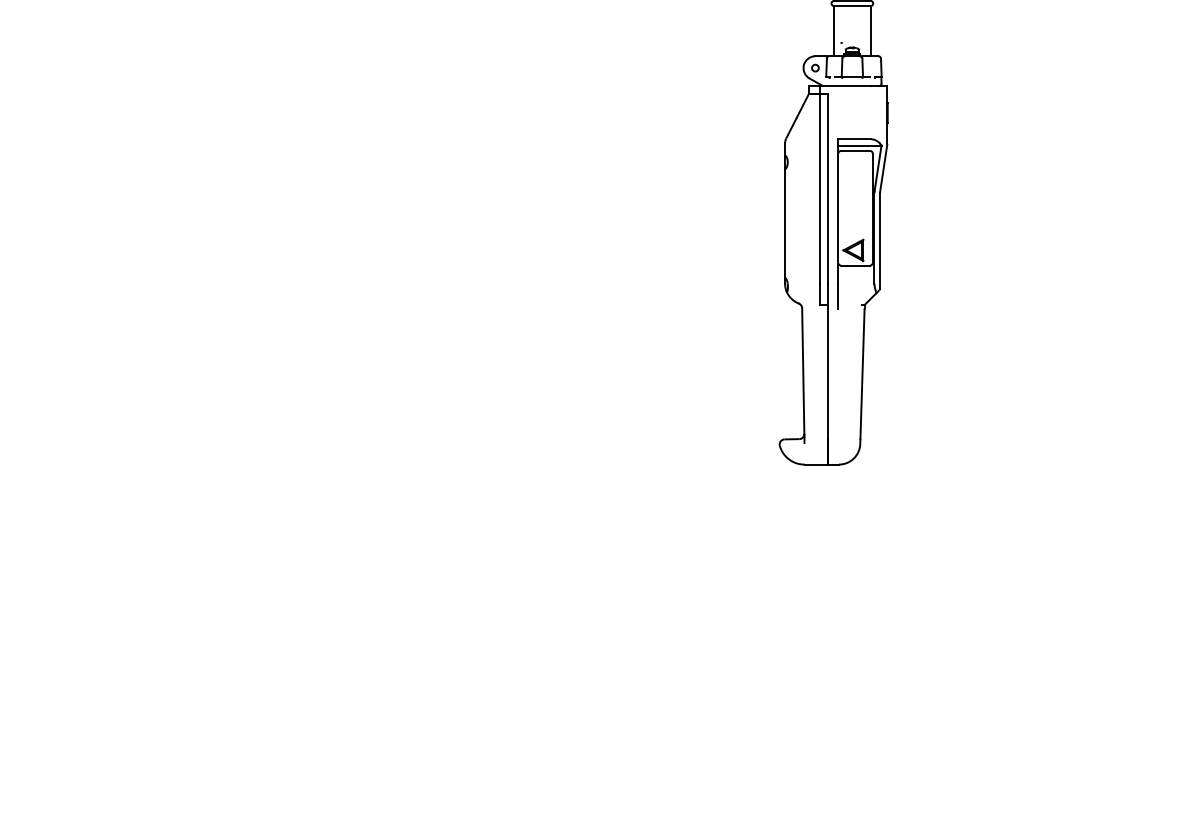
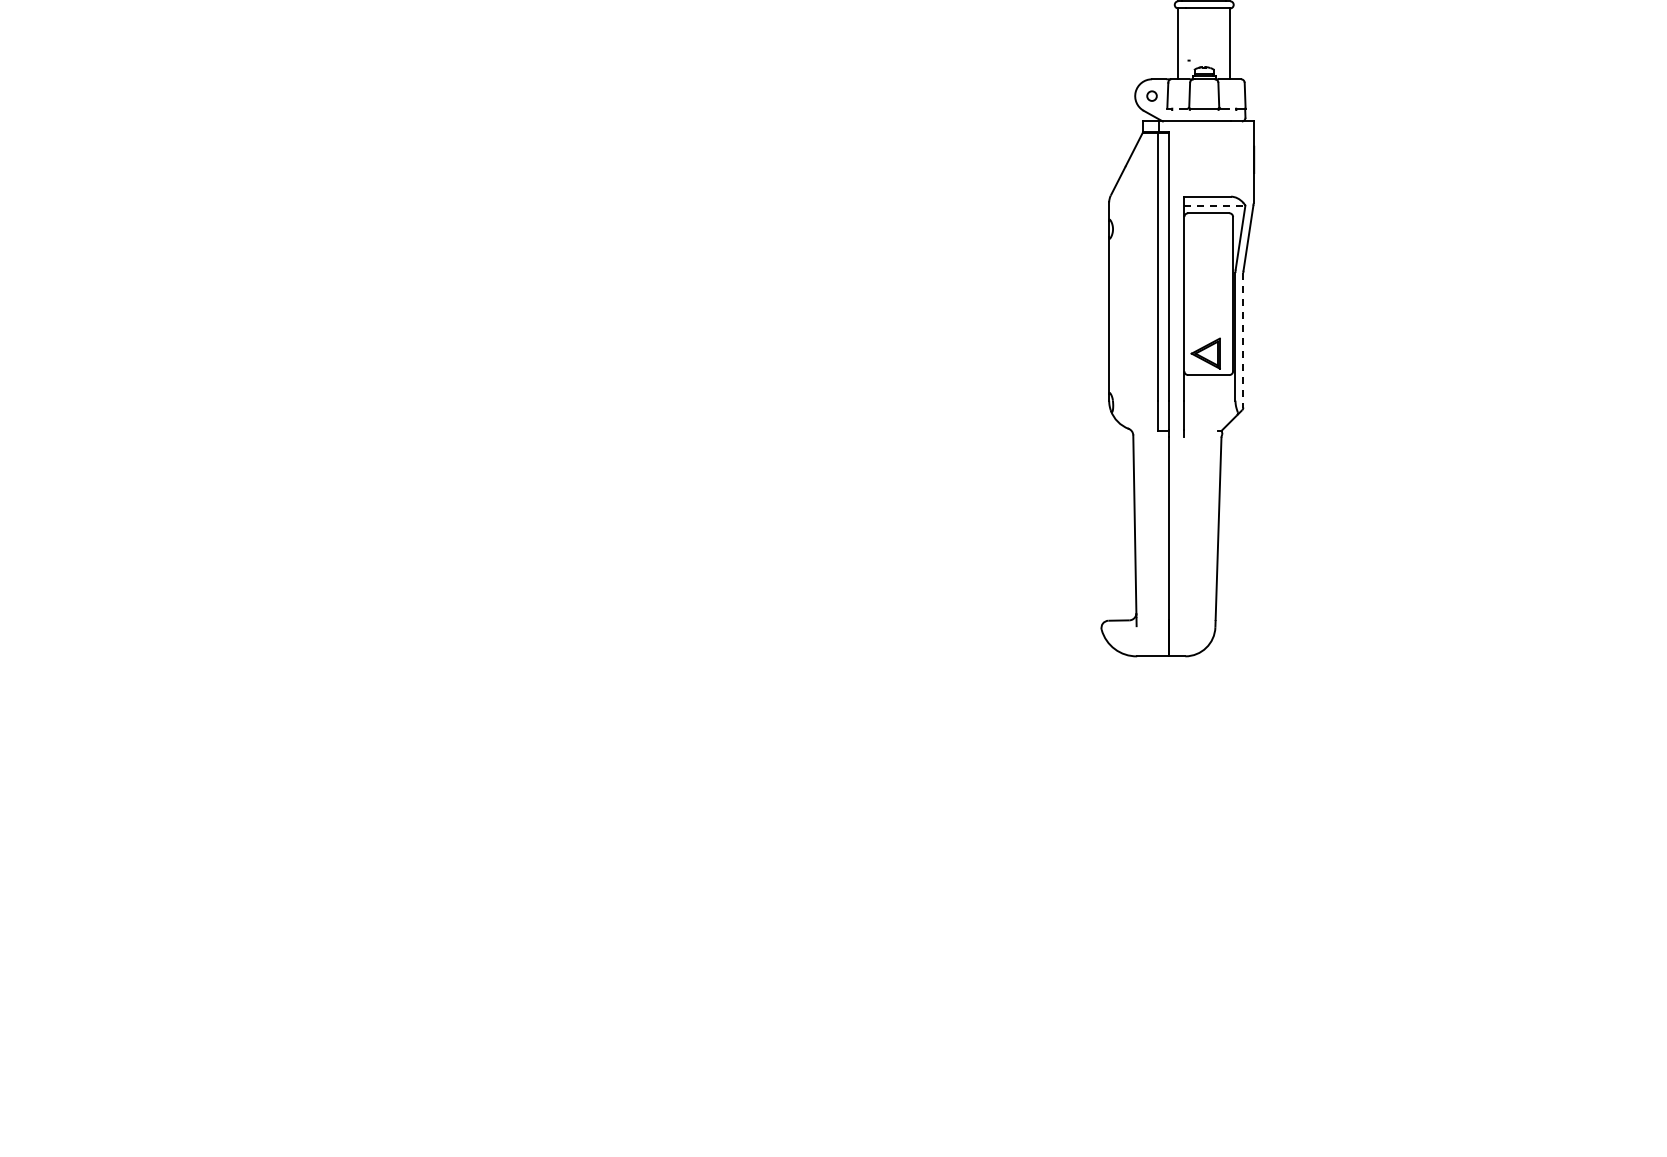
line: (859, 145) -> (1214, 205), solid -> dashed
line: (880, 241) -> (1243, 340), solid -> dashed

